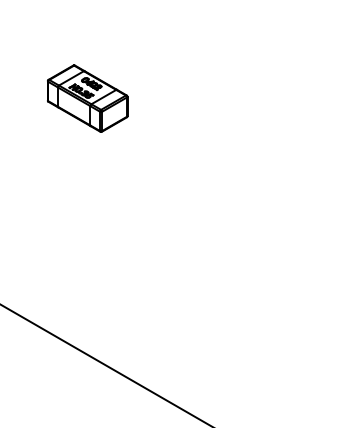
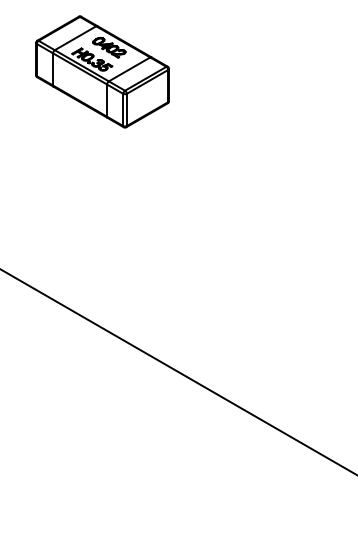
part: (87, 98) -> (102, 71), size x1.67

